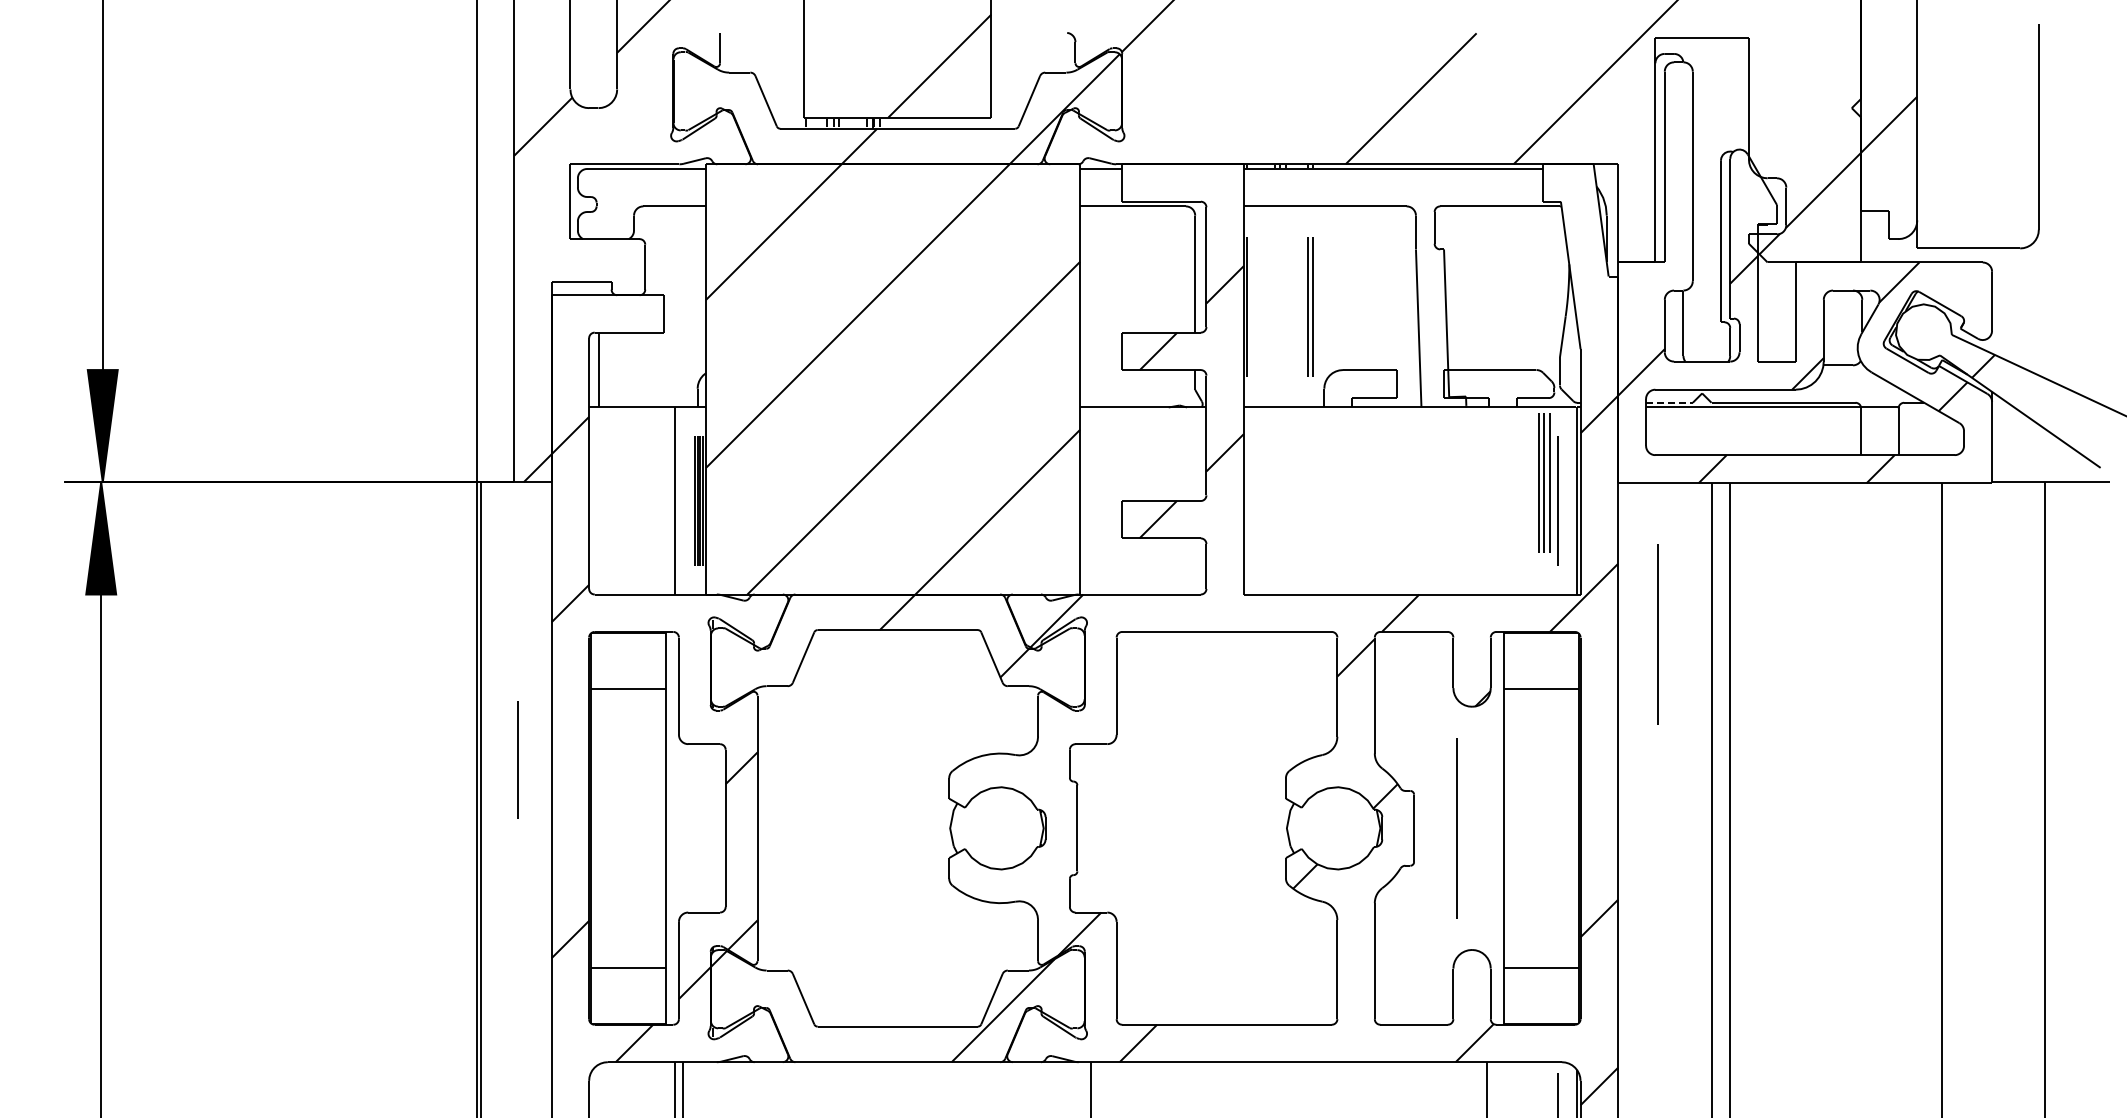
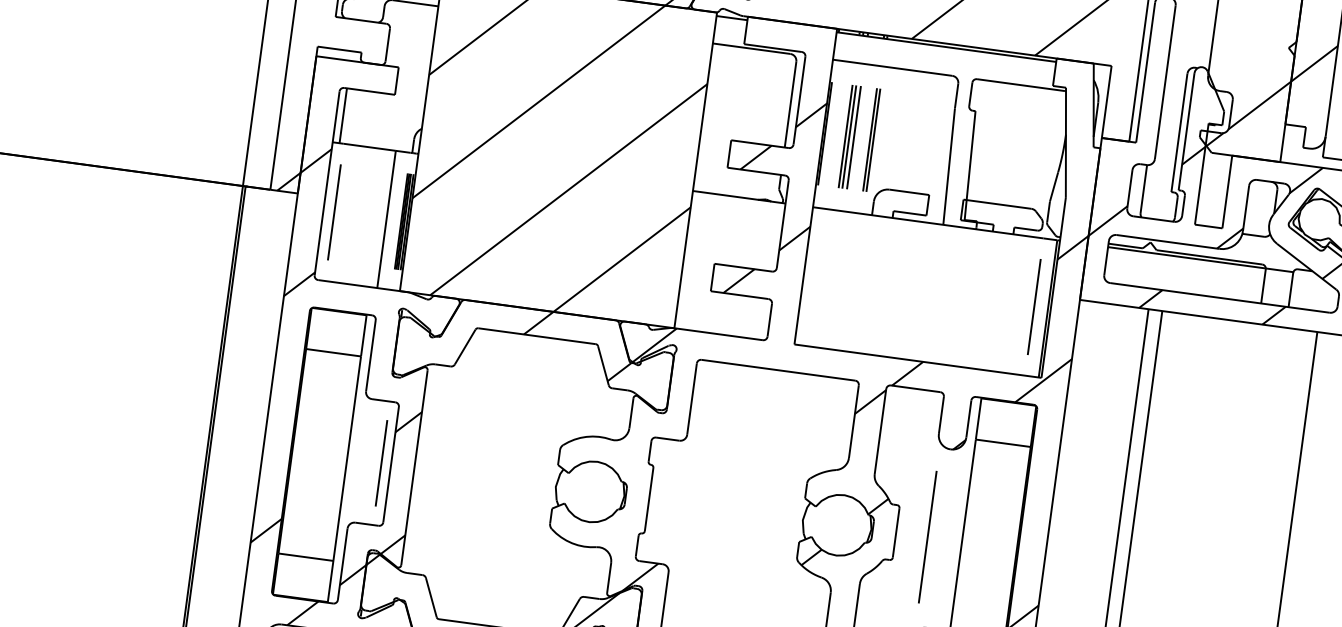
line: (1669, 402) -> (1125, 245), dashed -> solid
part: (1544, 482) -> (849, 136), moved
line: (603, 500) -> (334, 211), added
line: (1657, 634) -> (1093, 414), removed
line: (517, 759) -> (381, 462), moved

